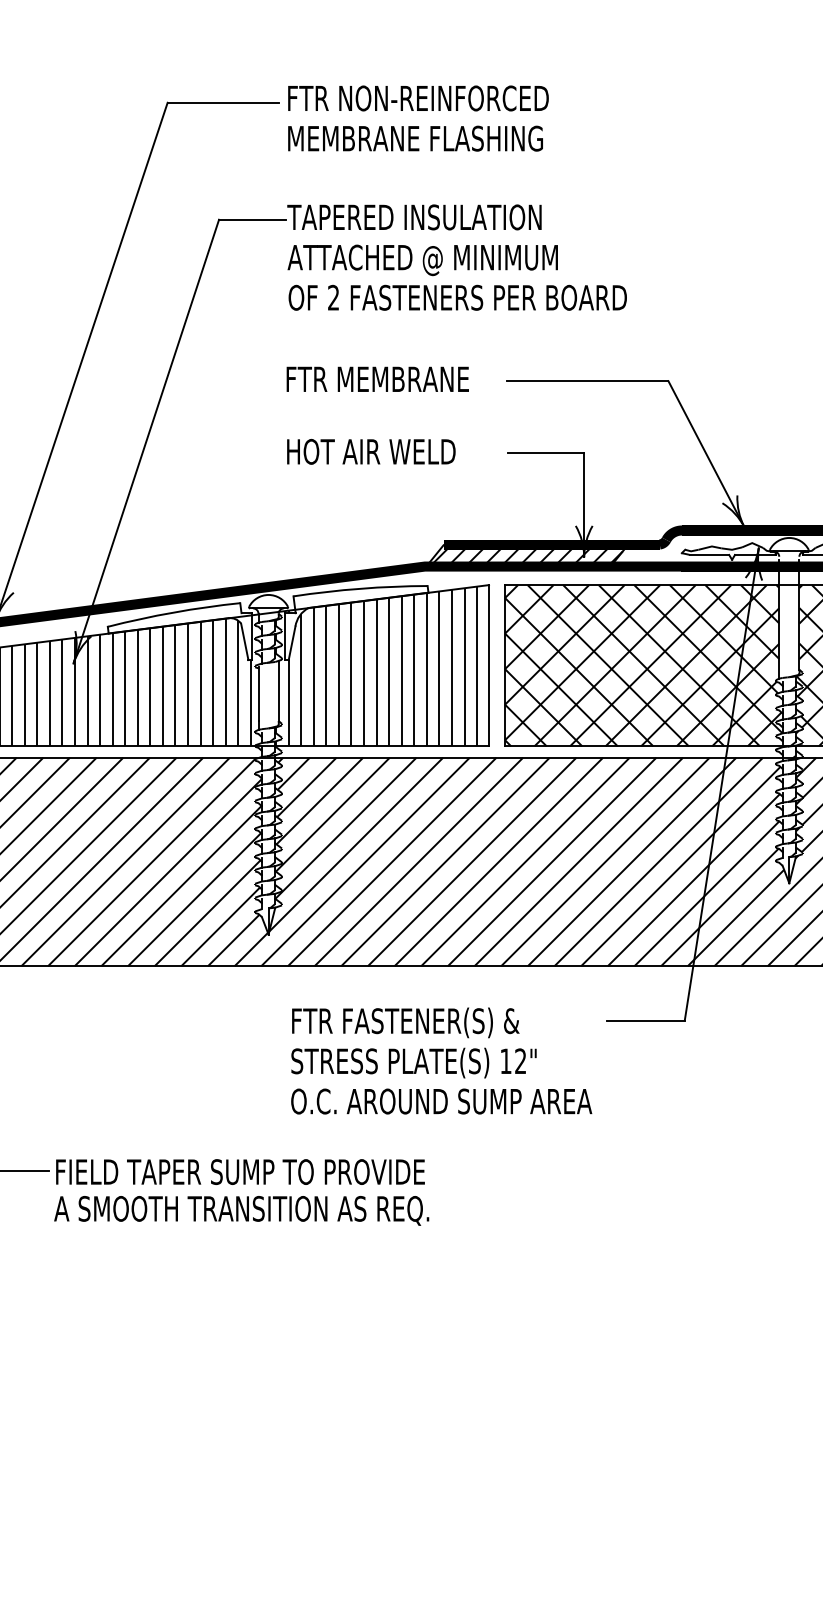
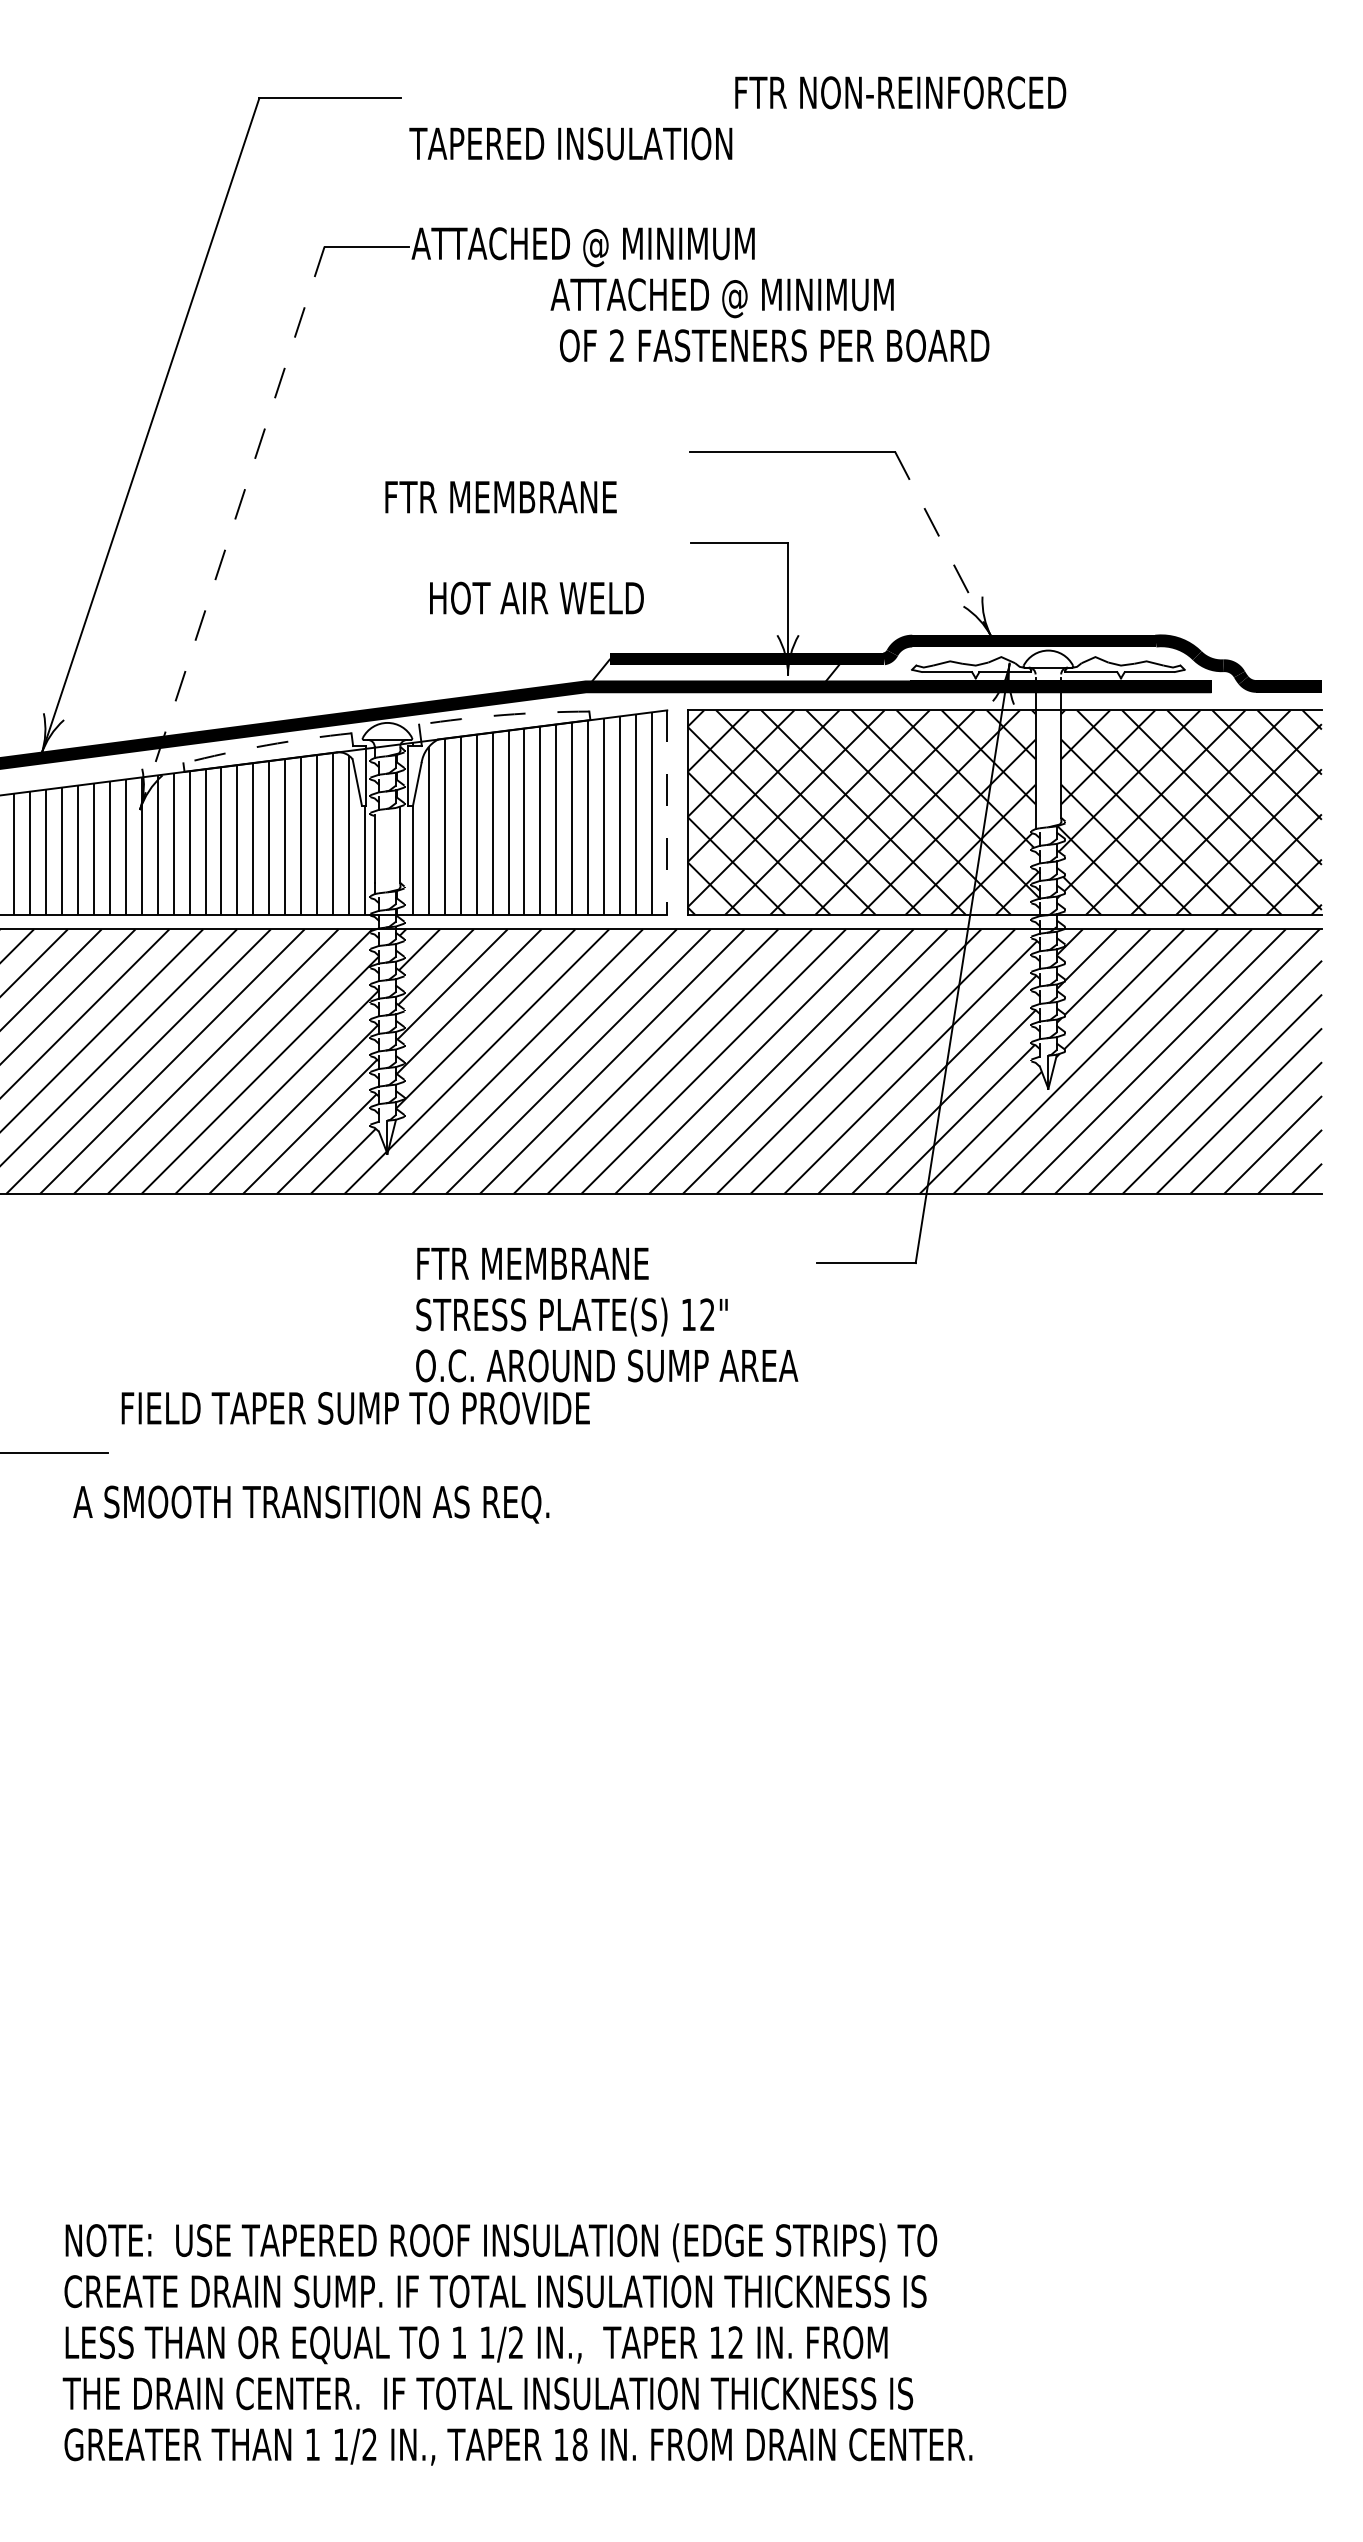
text: (418, 98) -> (900, 92), moved
text: (414, 138) -> (572, 143), MEMBRANE FLASHING -> TAPERED INSULATION
text: (422, 220) -> (582, 247), TAPERED INSULATION -> ATTACHED @ MINIMUM
text: (422, 260) -> (721, 298), moved
text: (457, 297) -> (774, 345), moved
text: (377, 379) -> (500, 497), moved
line: (146, 441) -> (232, 528), solid -> dashed
text: (371, 451) -> (536, 597), moved
line: (706, 454) -> (943, 544), solid -> dashed
hatch: (527, 555) -> (715, 672), removed
arc: (360, 589) -> (504, 715), solid -> dashed
arc: (173, 612) -> (266, 745), solid -> dashed
line: (489, 666) -> (667, 813), solid -> dashed
text: (432, 1022) -> (595, 1265), FTR FASTENER(S) & -> FTR MEMBRANE
text: (240, 1171) -> (355, 1407), moved
text: (241, 1210) -> (311, 1504), moved

